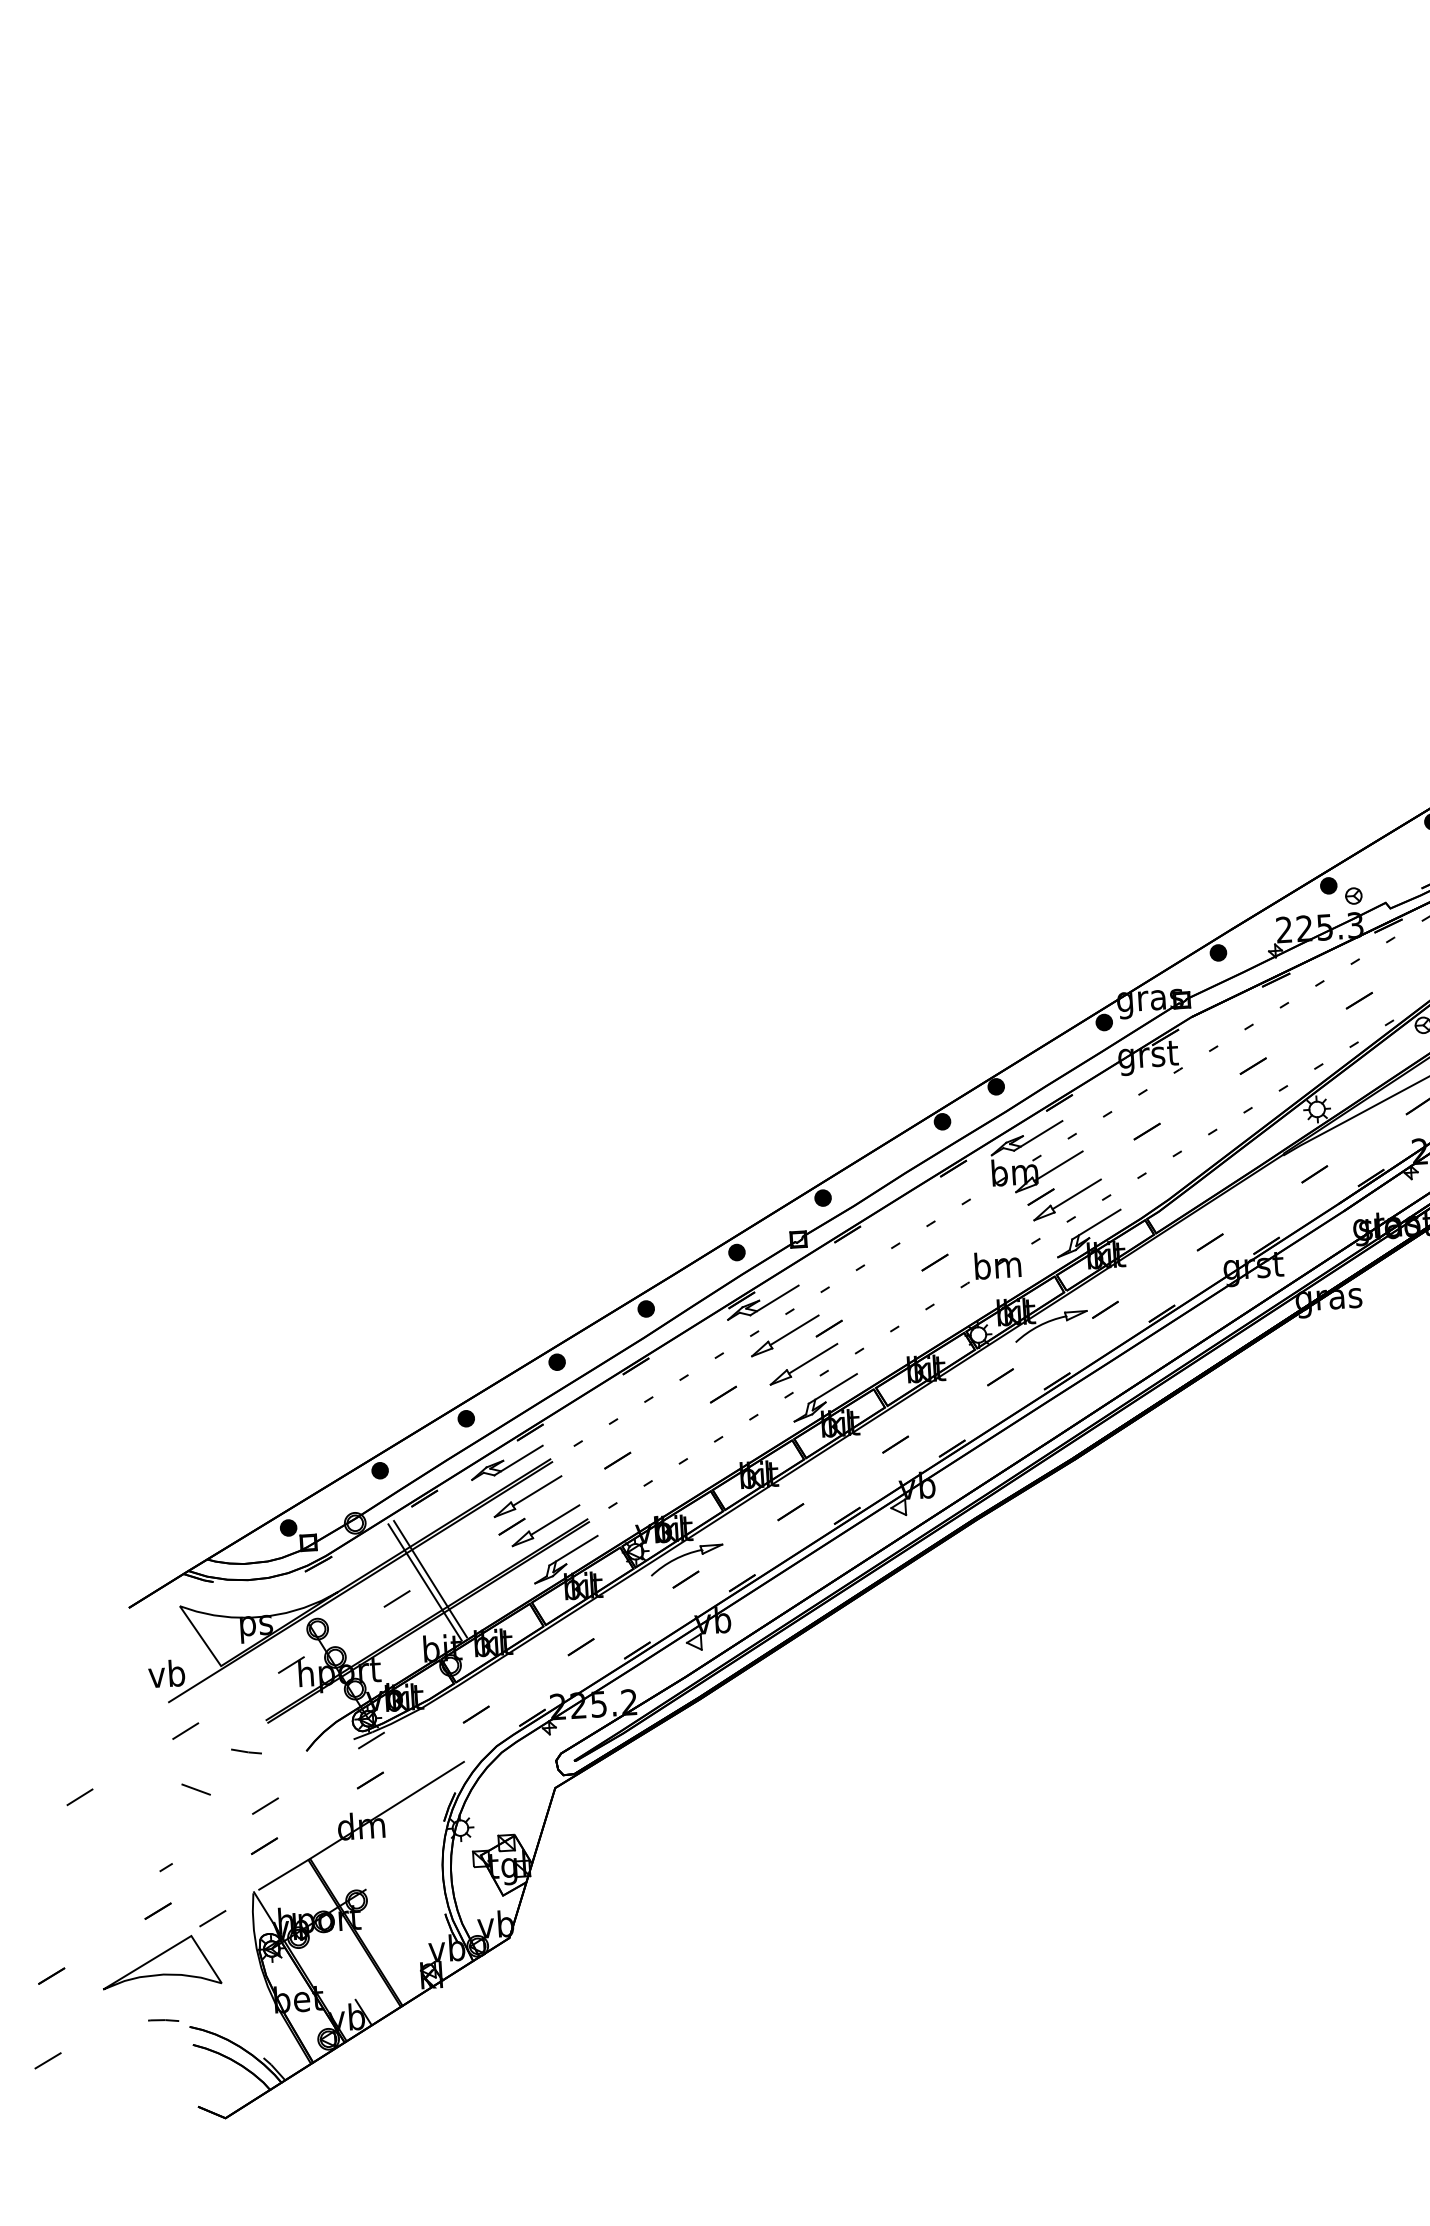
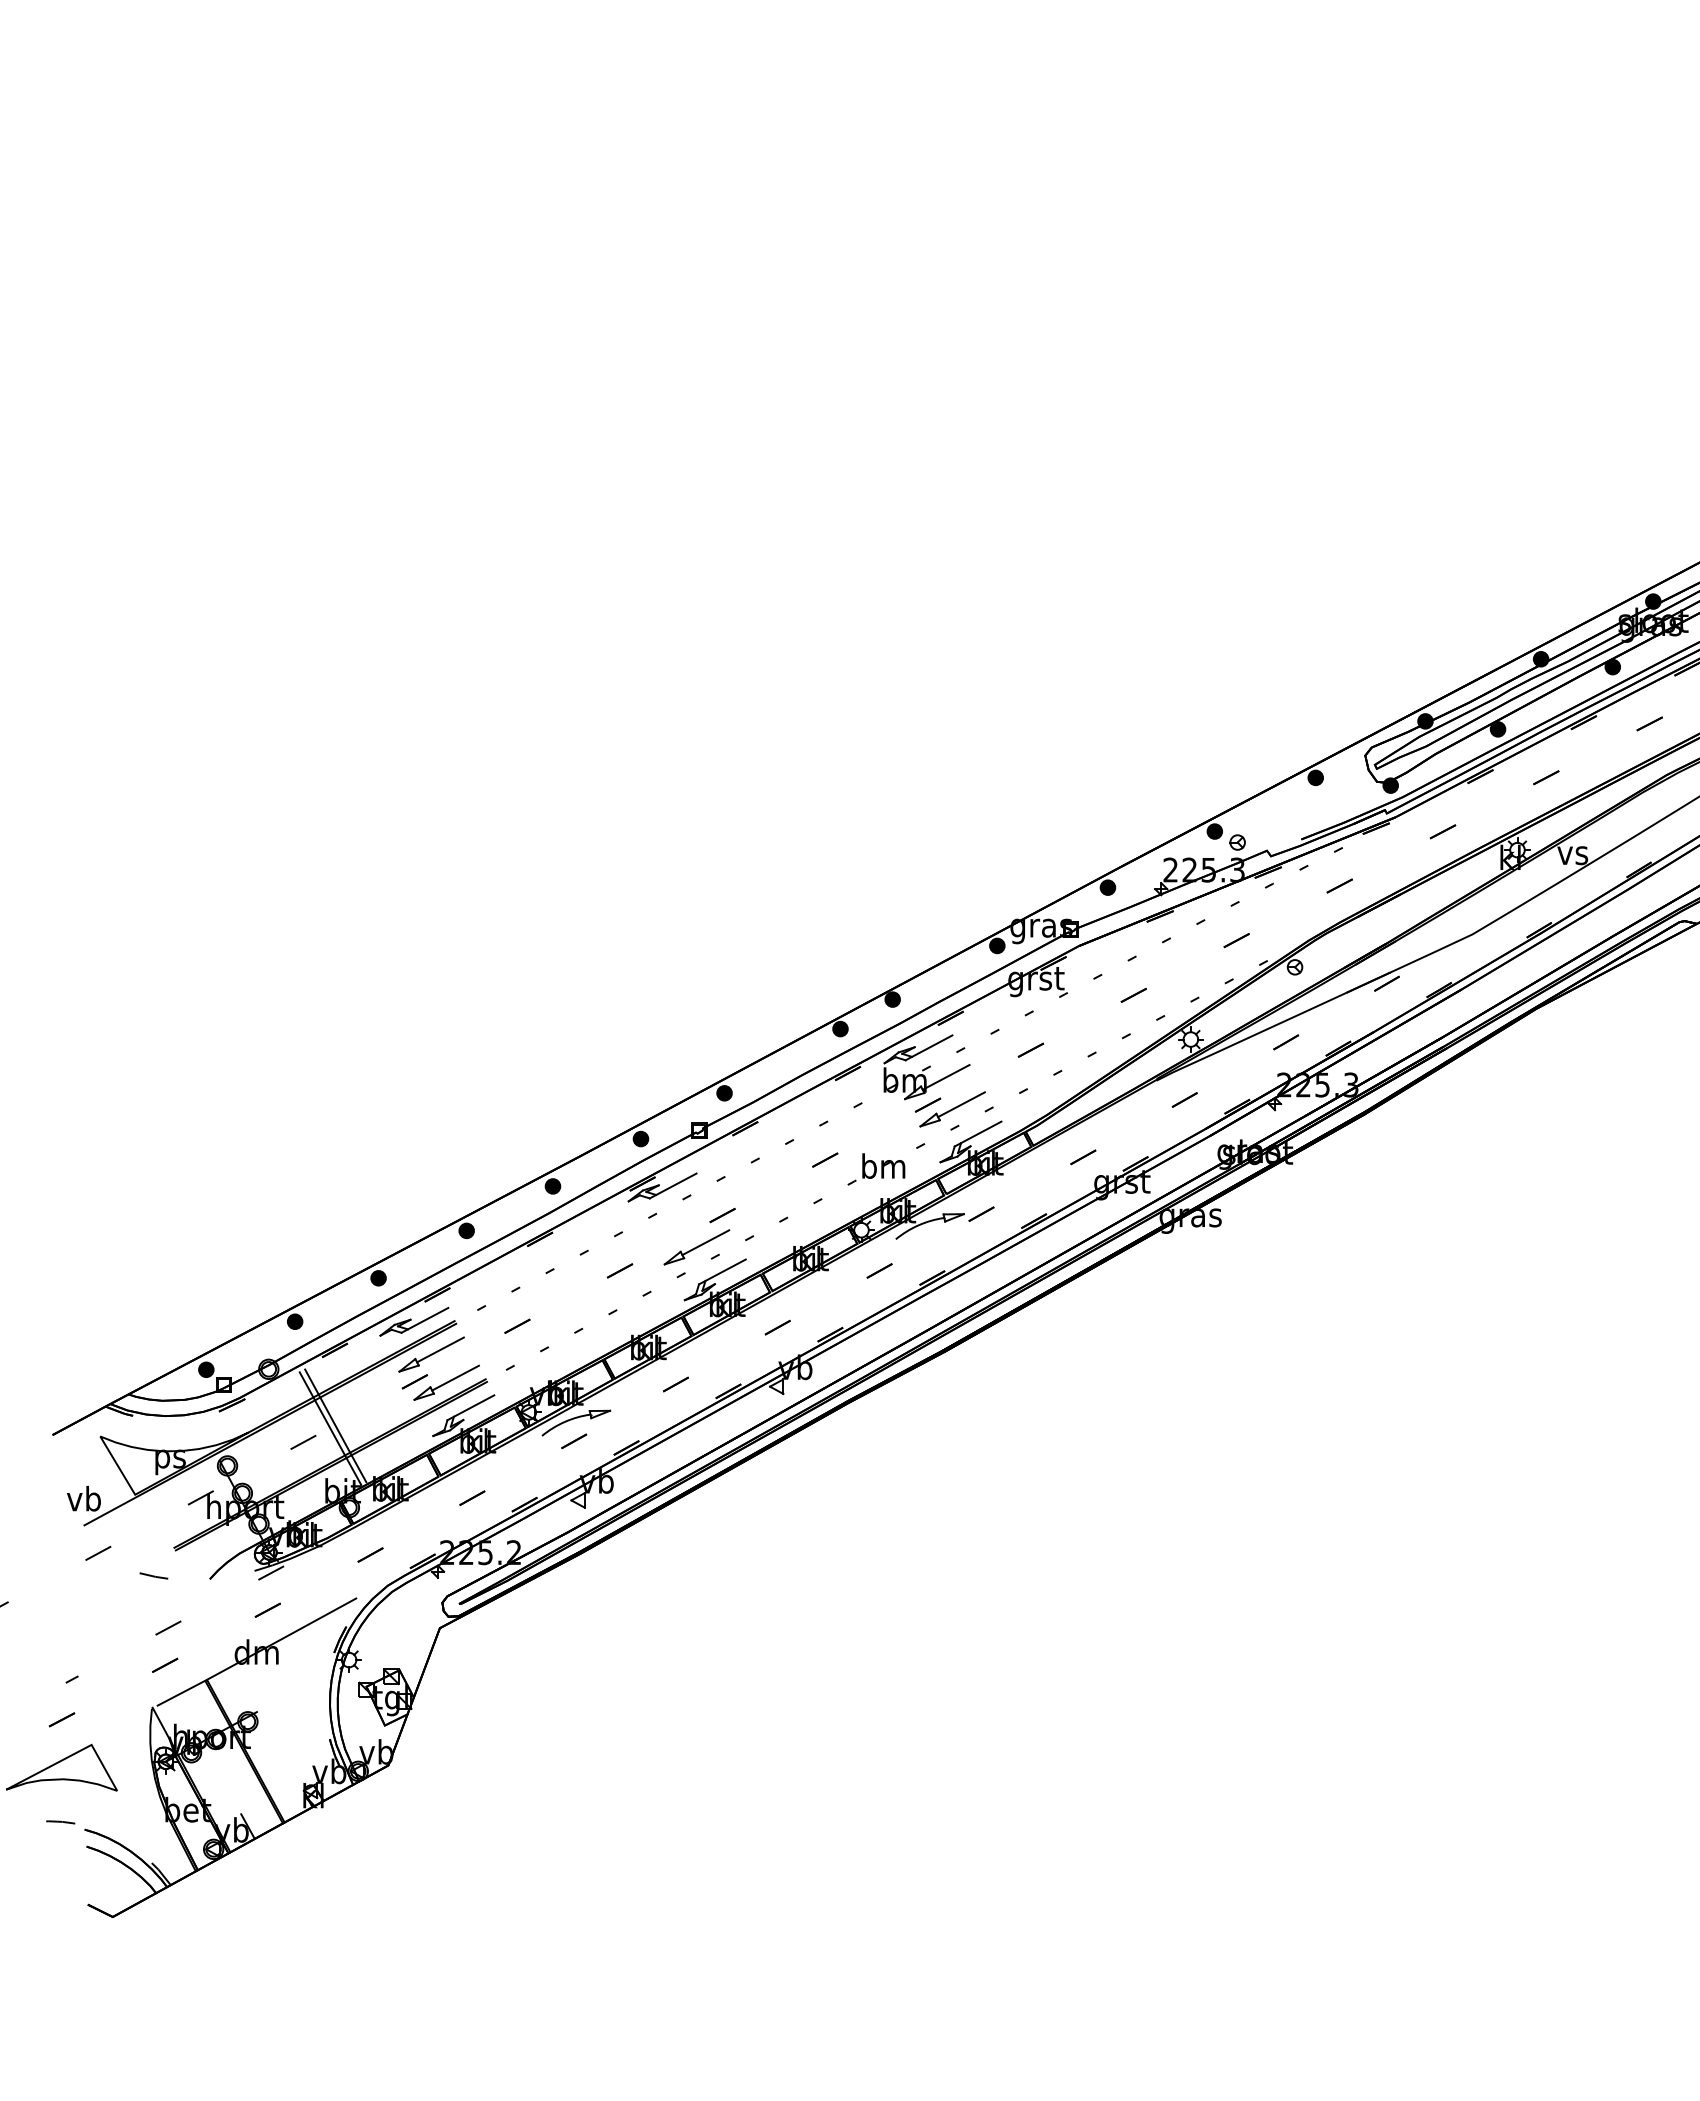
part: (784, 1335) -> (680, 1219), removed
line: (195, 1789) -> (104, 1608), removed
line: (212, 1918) -> (112, 1729), removed

